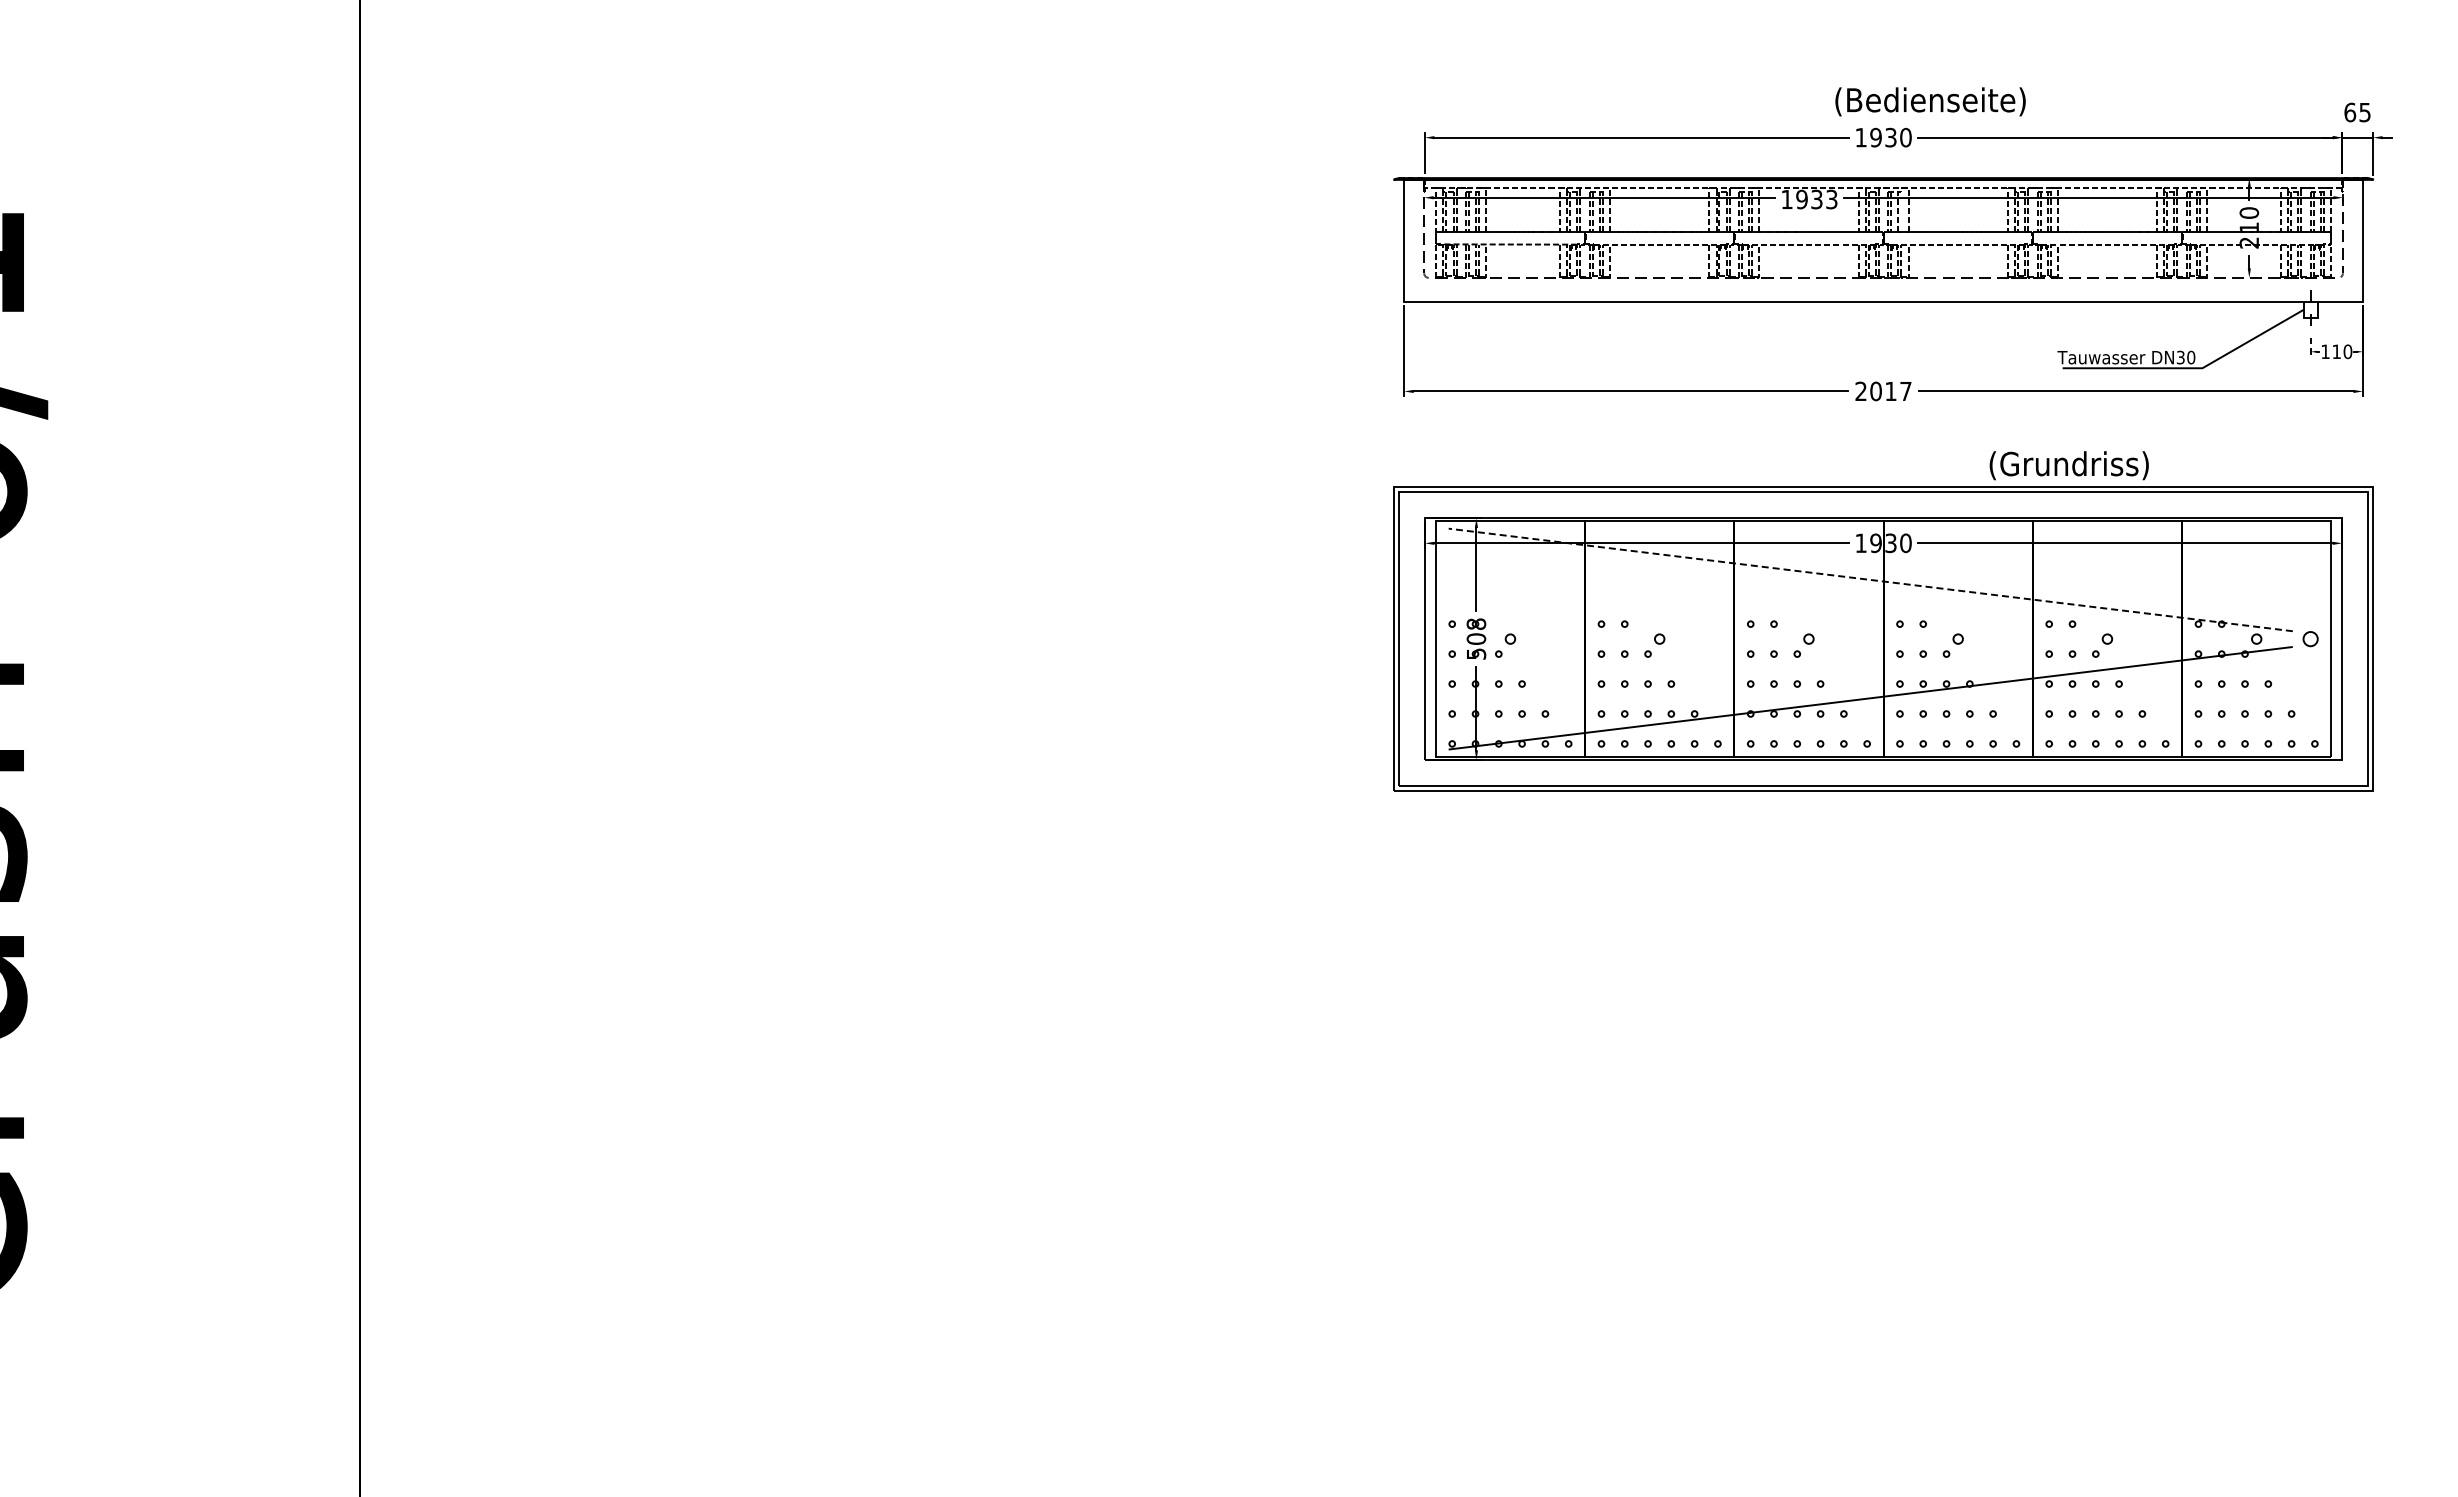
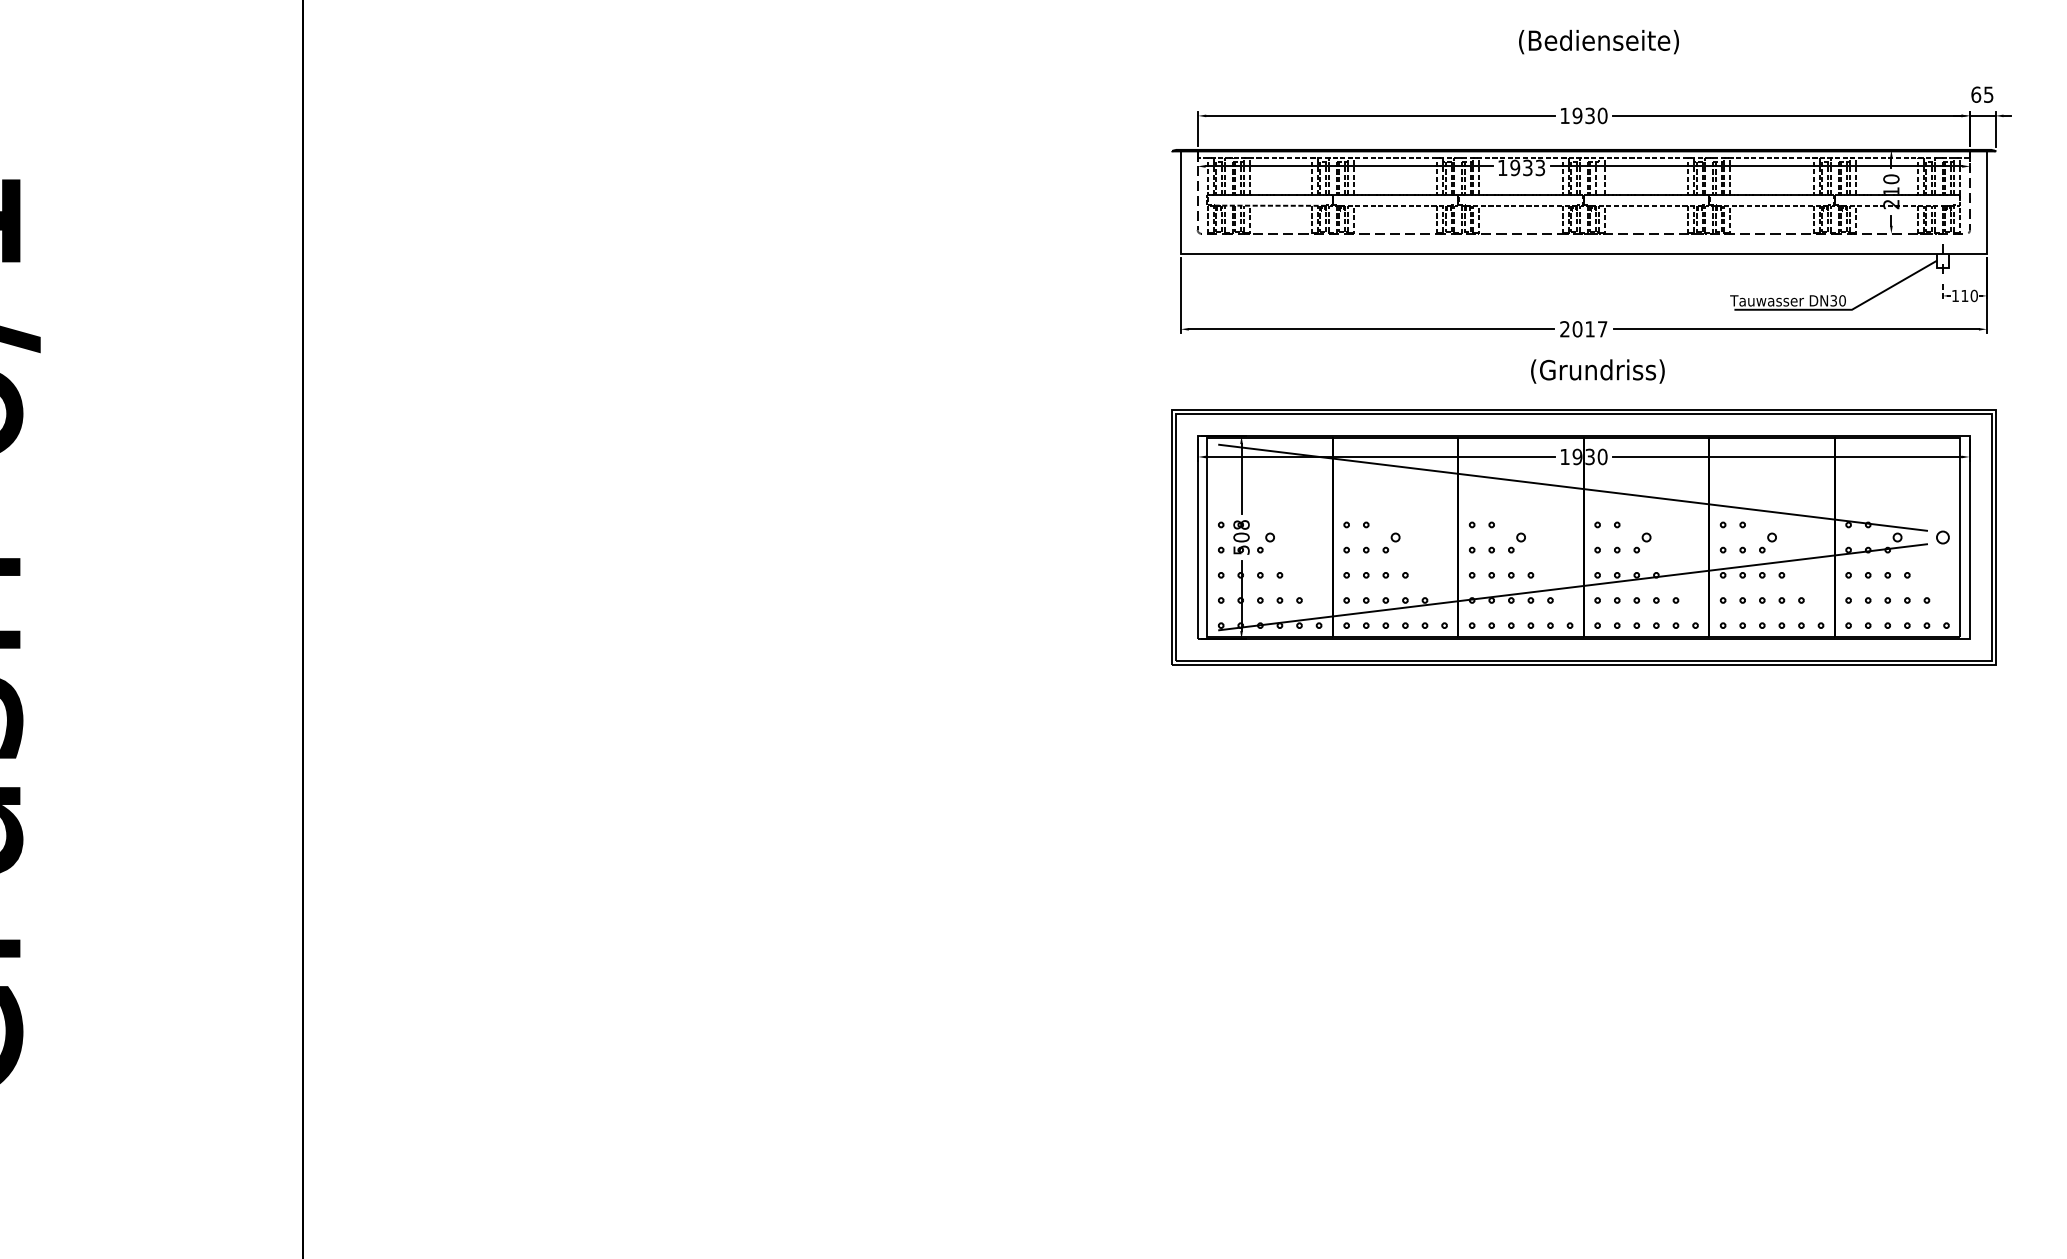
text: (1930, 101) -> (1598, 41), moved
text: (2068, 465) -> (1597, 371), moved
line: (1870, 579) -> (1572, 487), dashed -> solid

